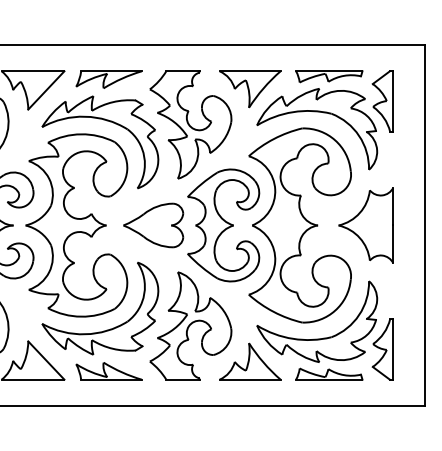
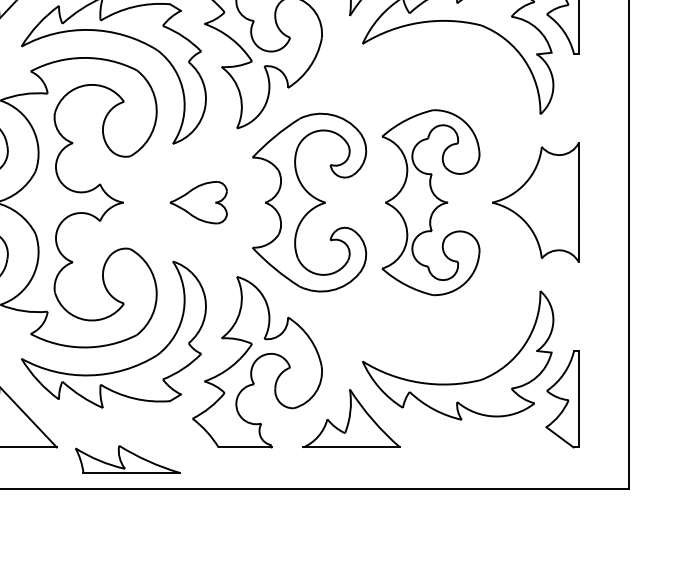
part: (153, 225) -> (198, 202), size x0.6
part: (299, 225) -> (430, 202), size x0.6
part: (108, 371) -> (126, 459), moved
part: (329, 373) -> (477, 437), removed

